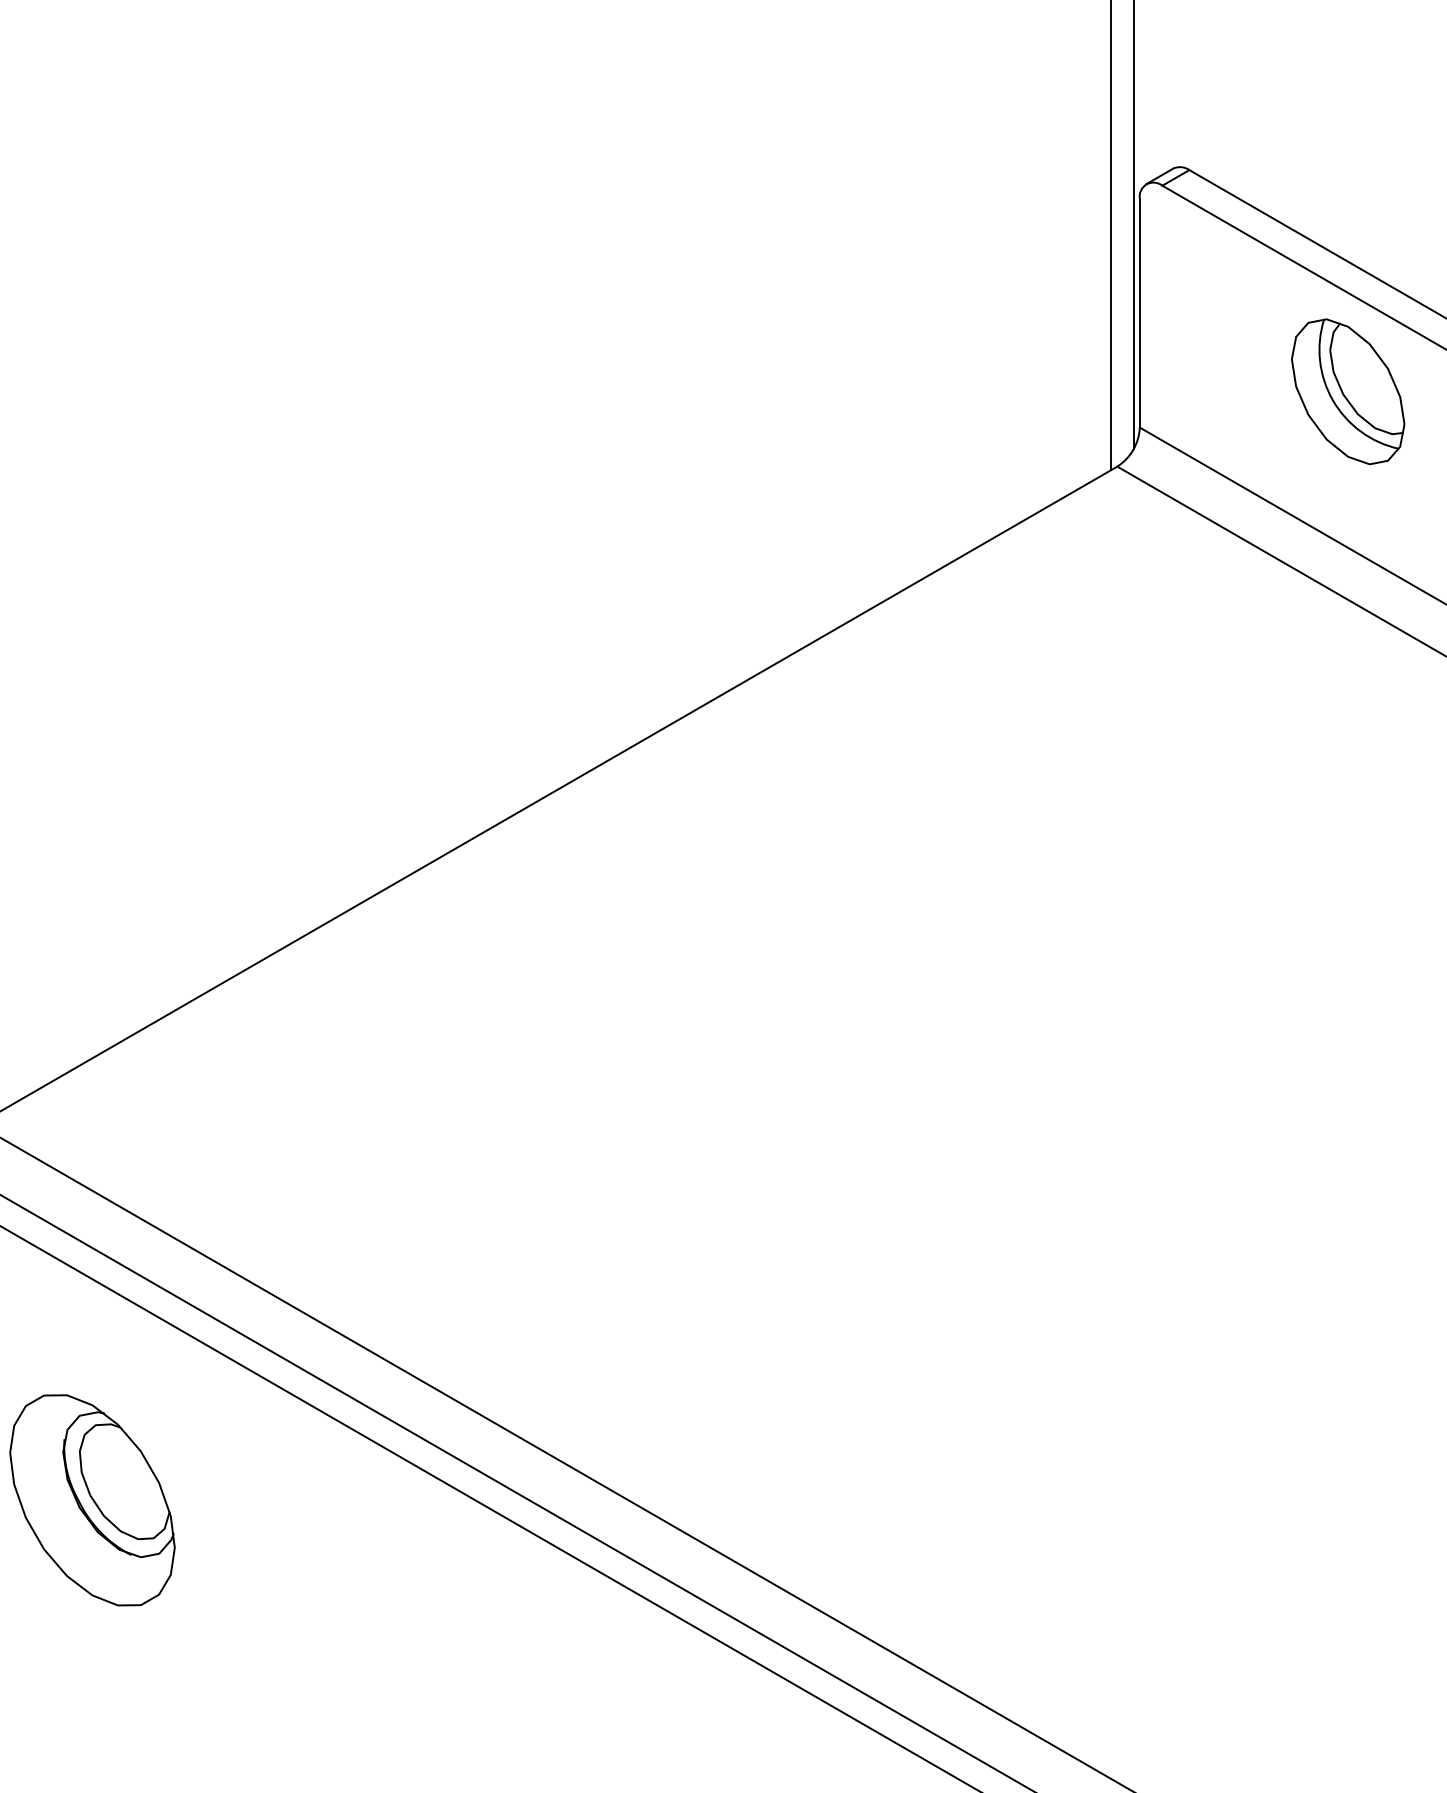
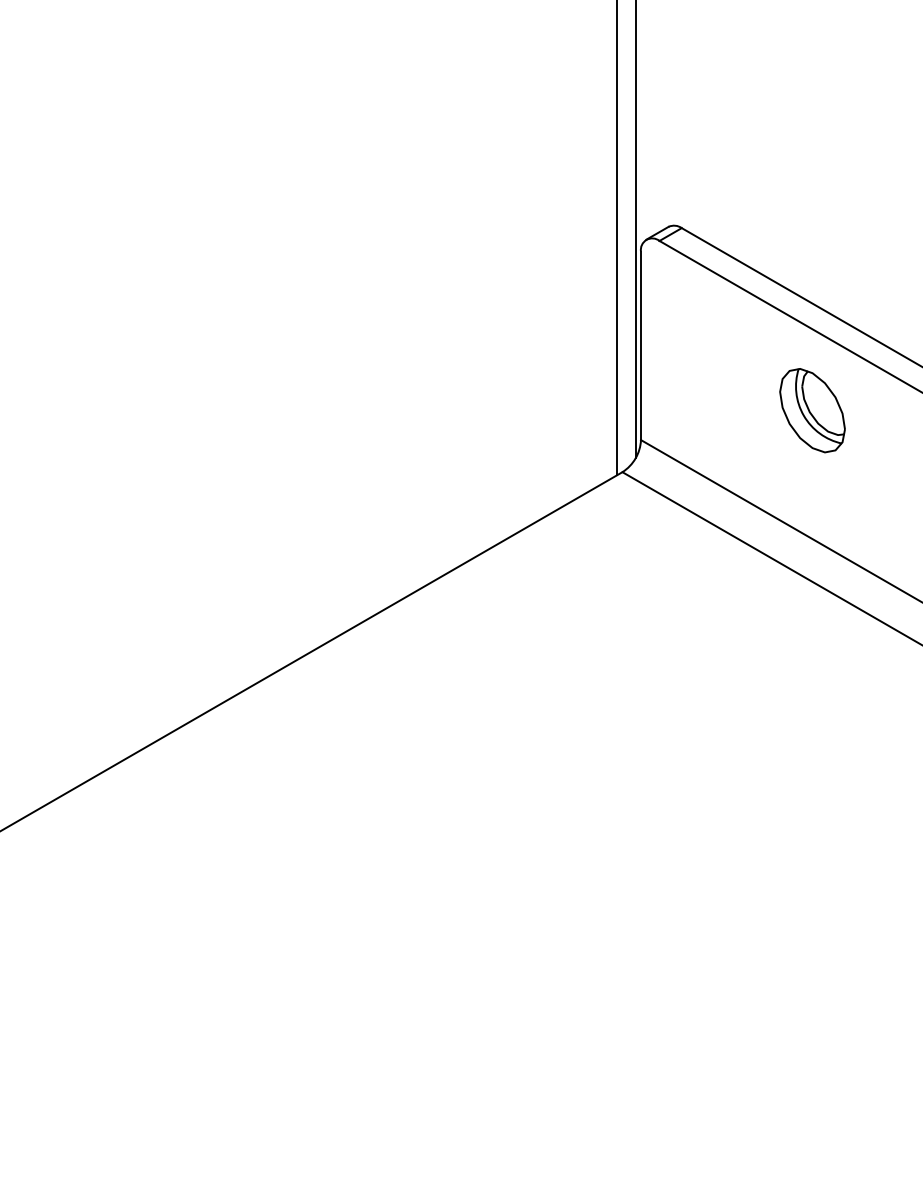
part: (1348, 391) -> (812, 410), size x0.7

